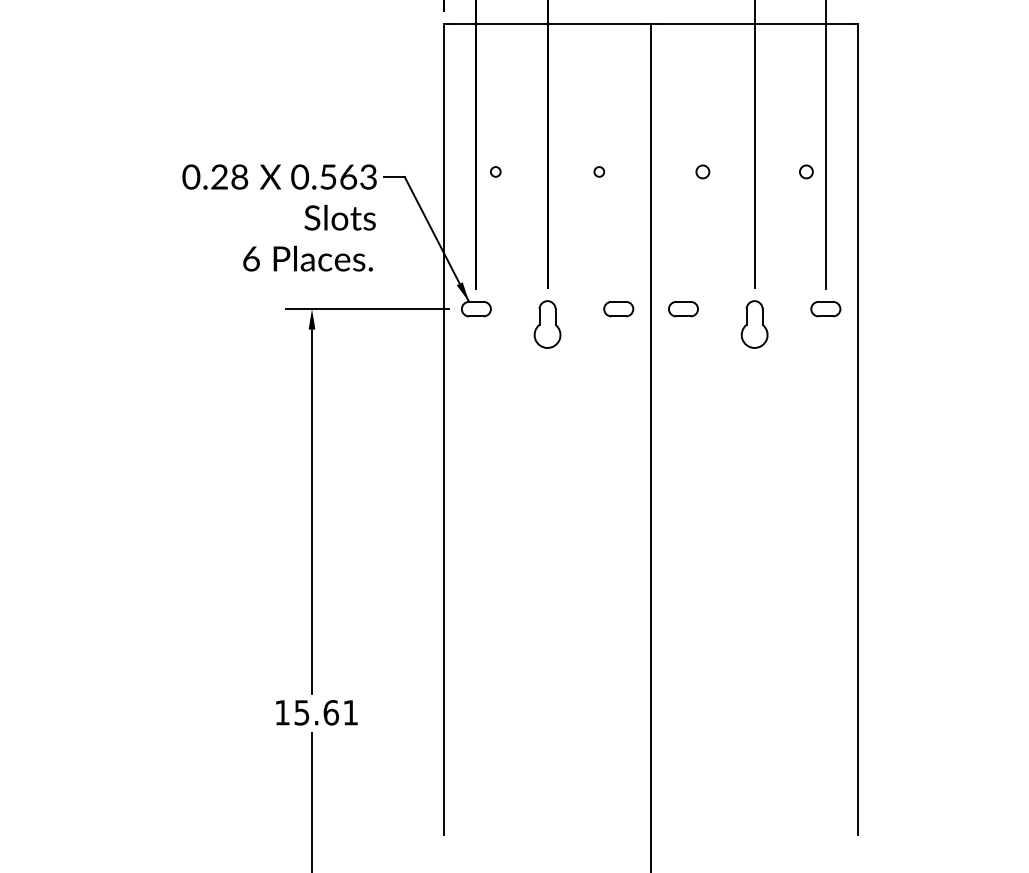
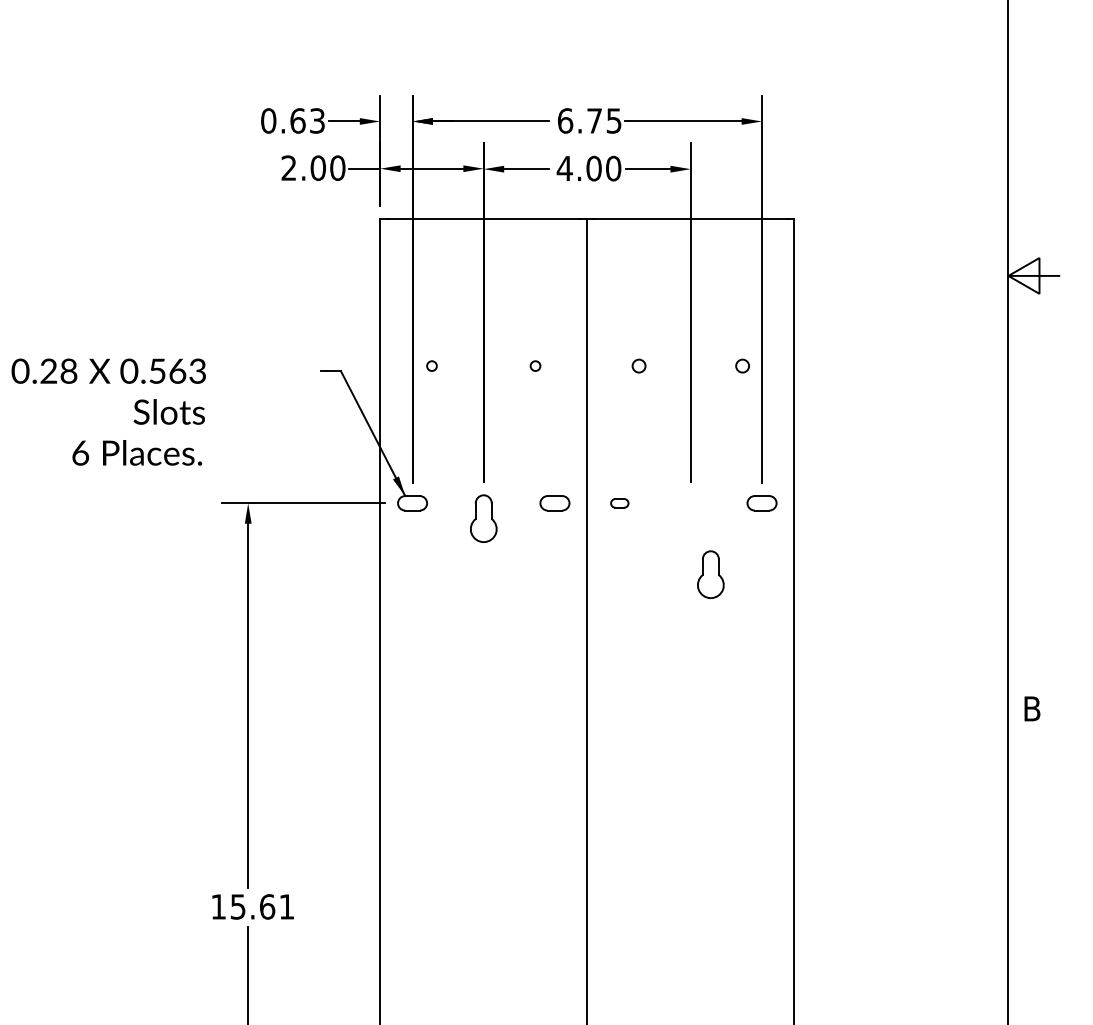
text: (279, 217) -> (108, 411), moved
part: (683, 309) -> (619, 503), size x0.6
part: (754, 324) -> (710, 574), moved

